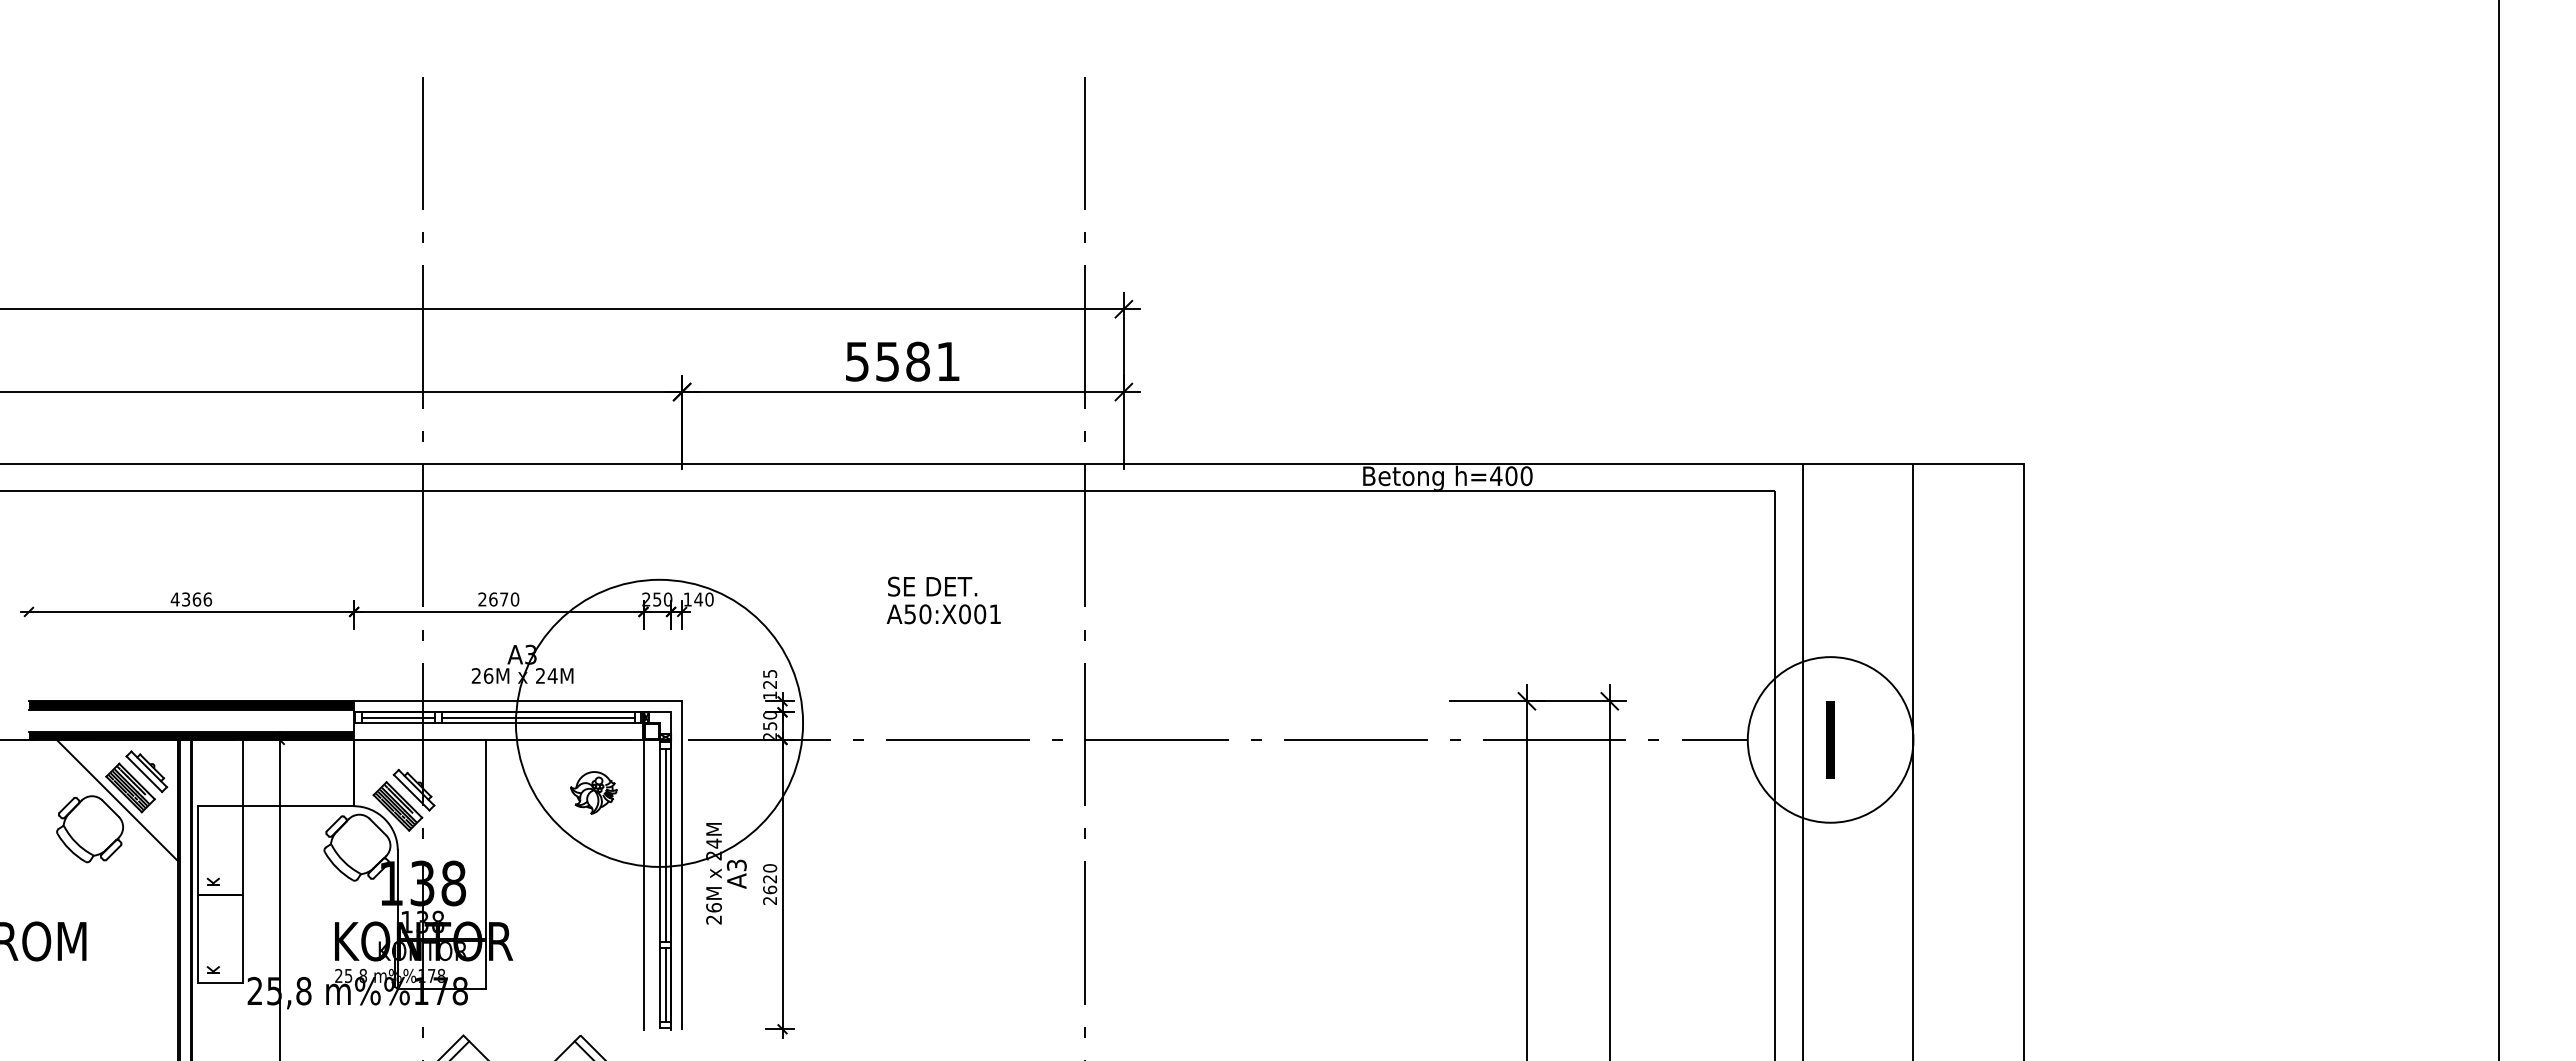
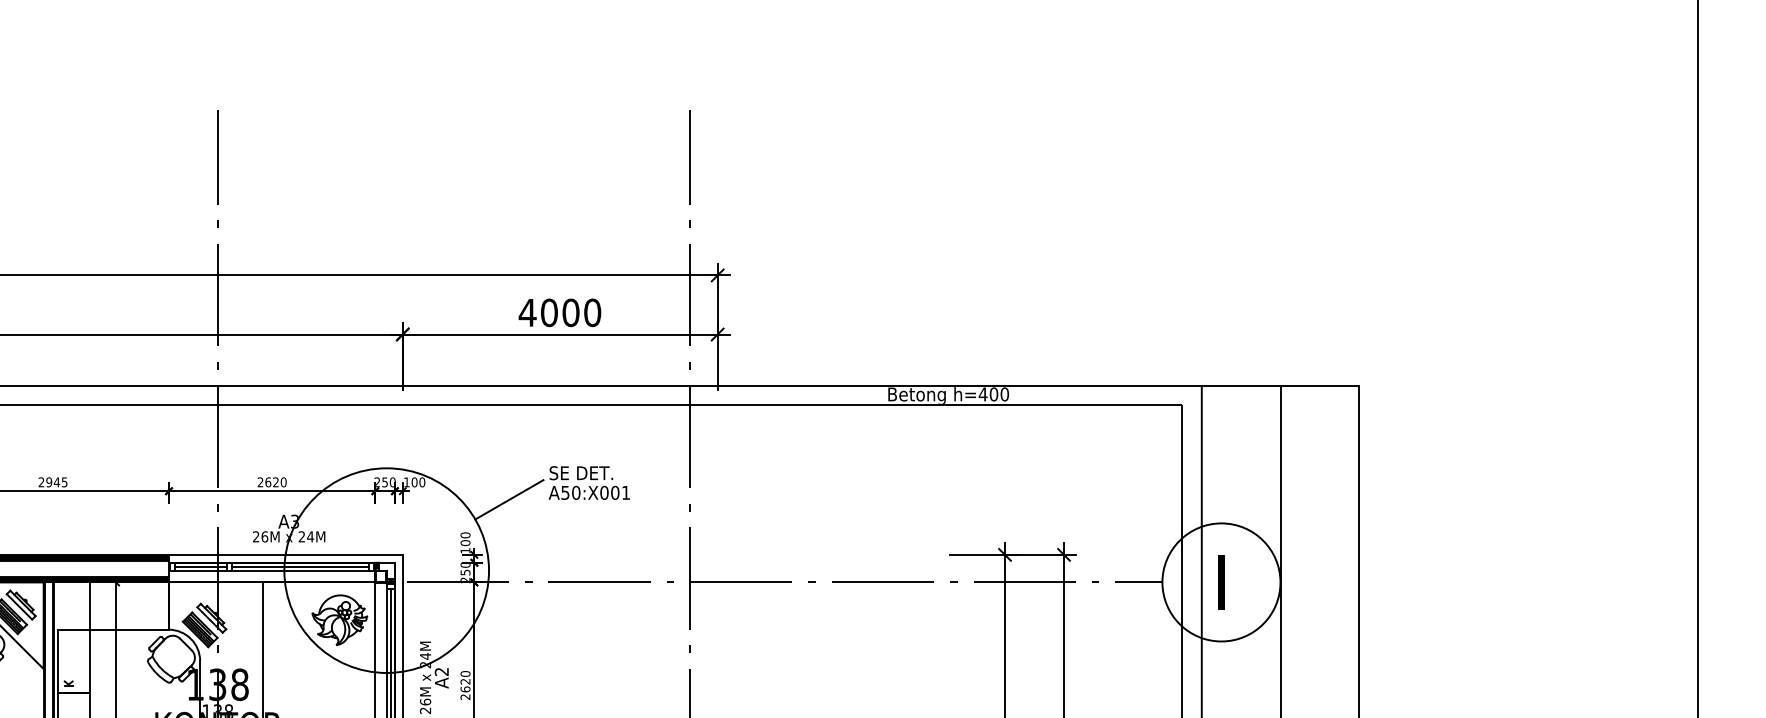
text: (902, 361) -> (559, 312), 5581 -> 4000
text: (191, 599) -> (53, 482), 4366 -> 2945
text: (504, 599) -> (276, 482), 2670 -> 2620
text: (698, 599) -> (414, 482), 140 -> 100
line: (831, 623) -> (509, 499), added
text: (770, 678) -> (465, 538), 125 -> 100
part: (593, 792) -> (339, 619), size x1.67
text: (736, 865) -> (441, 671), A3 -> A2

